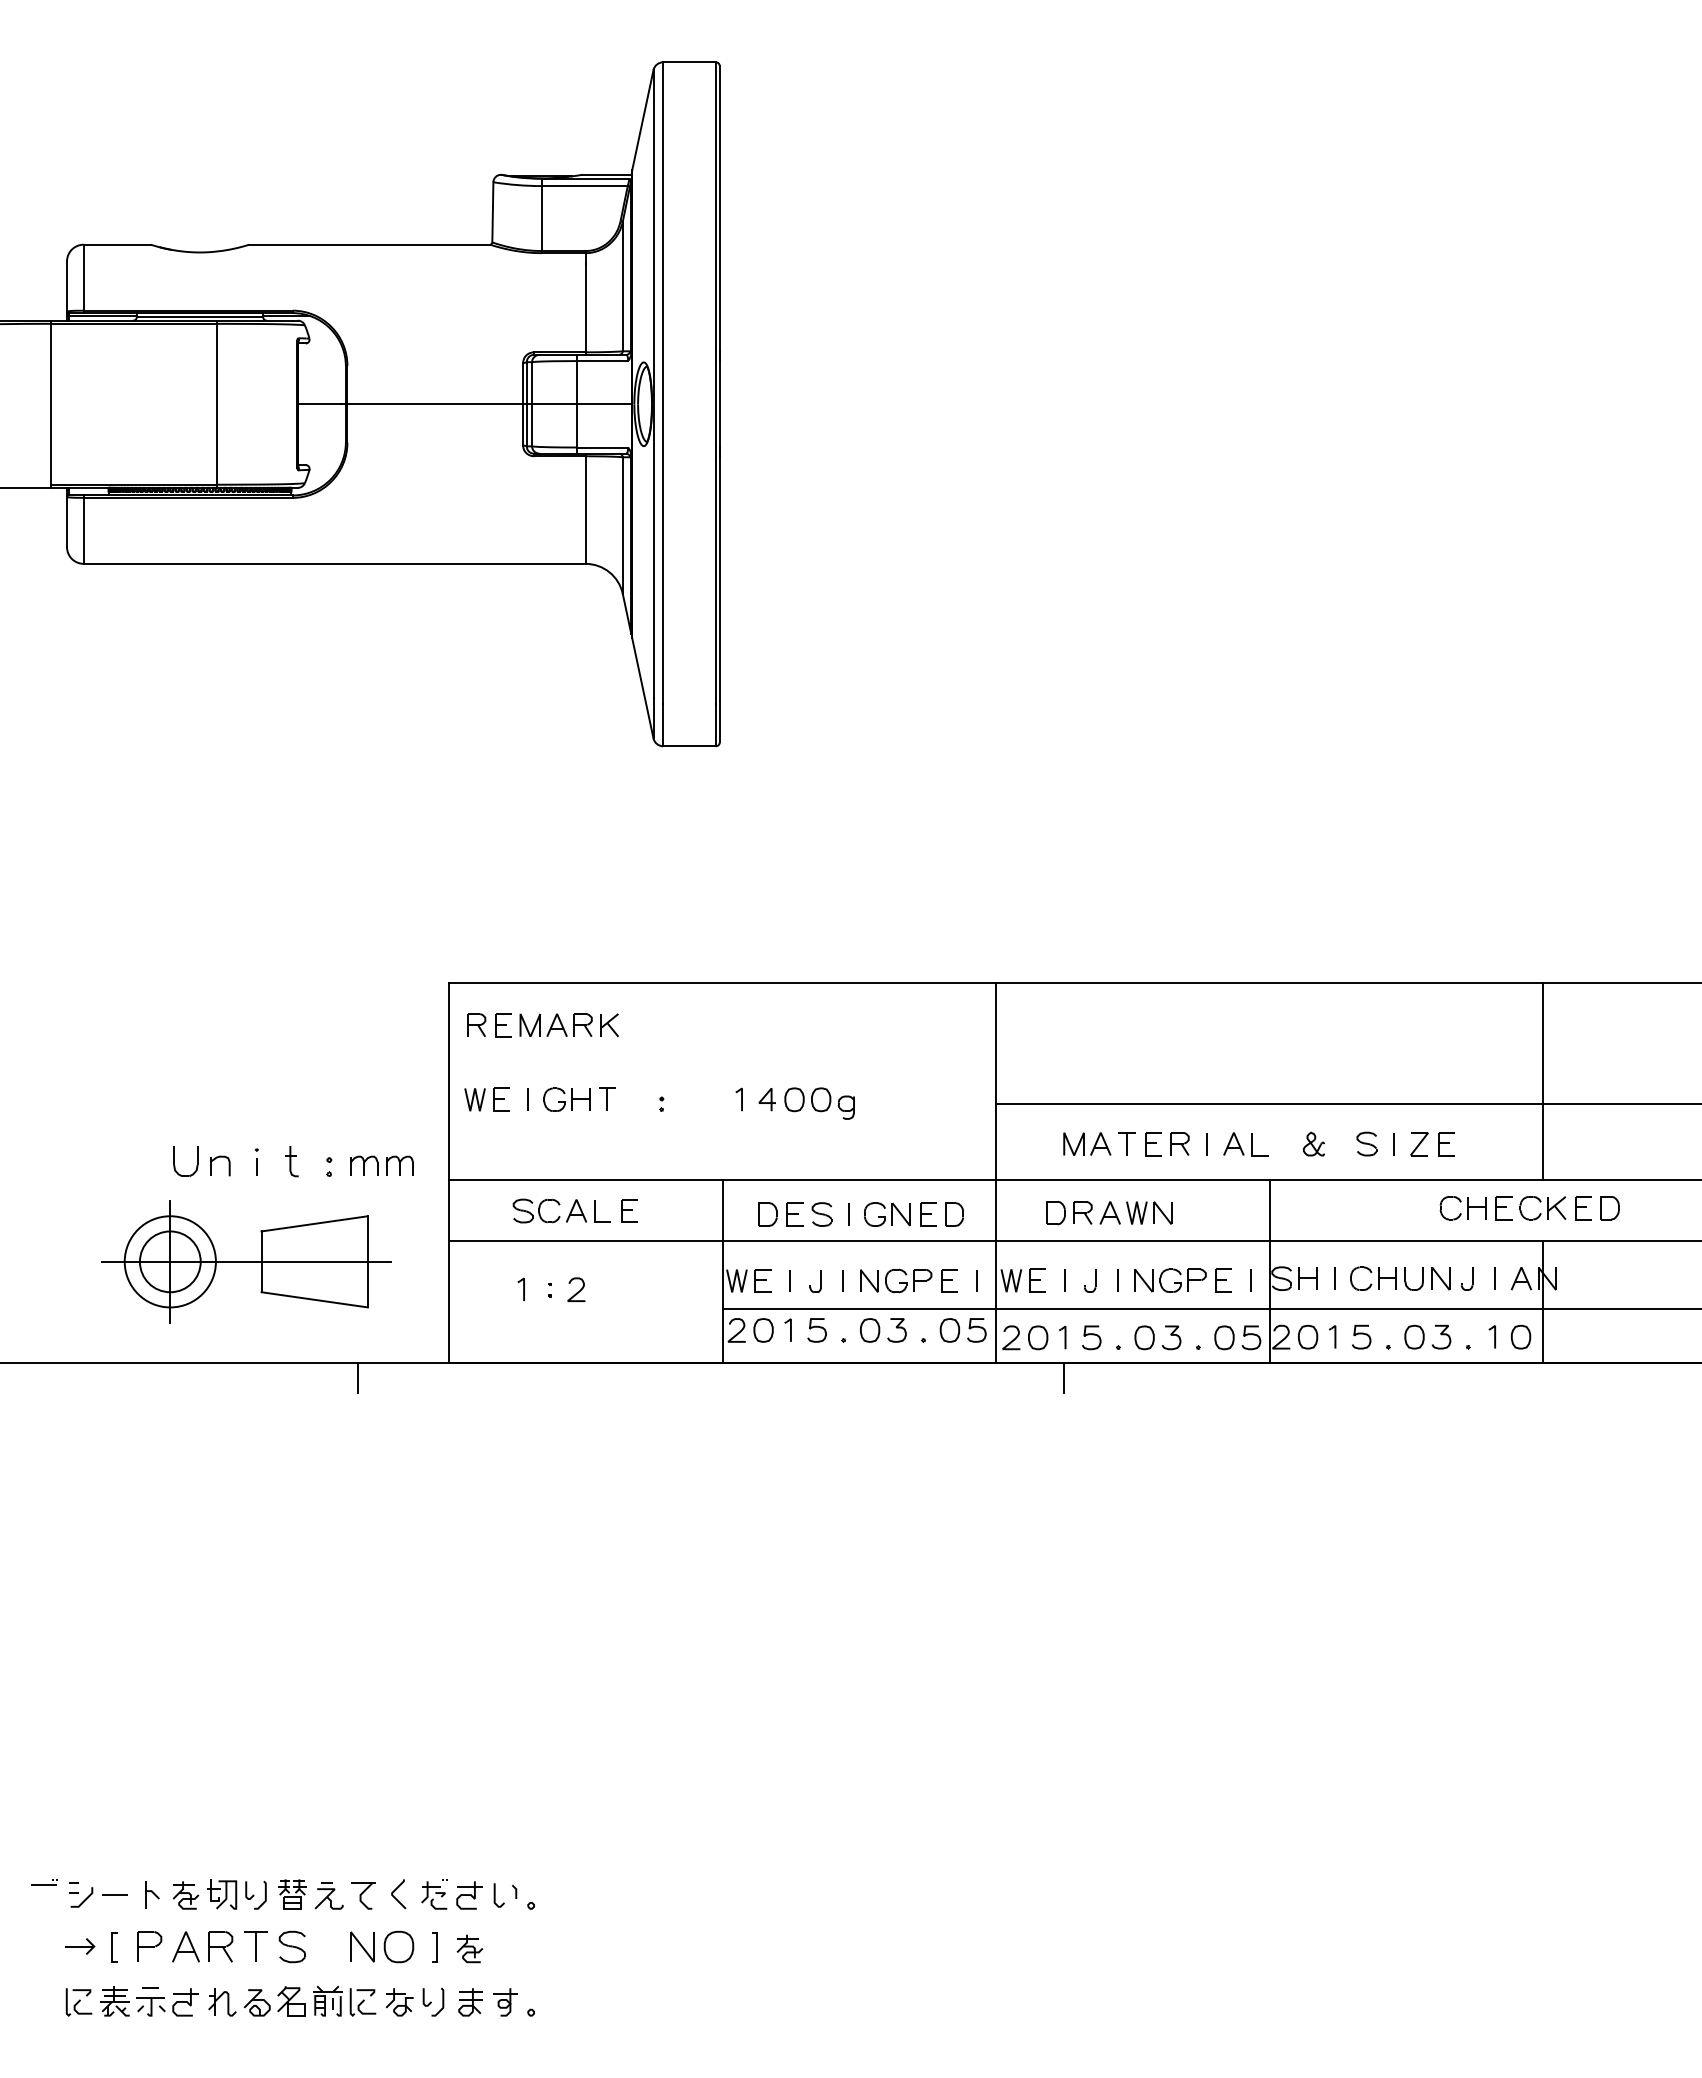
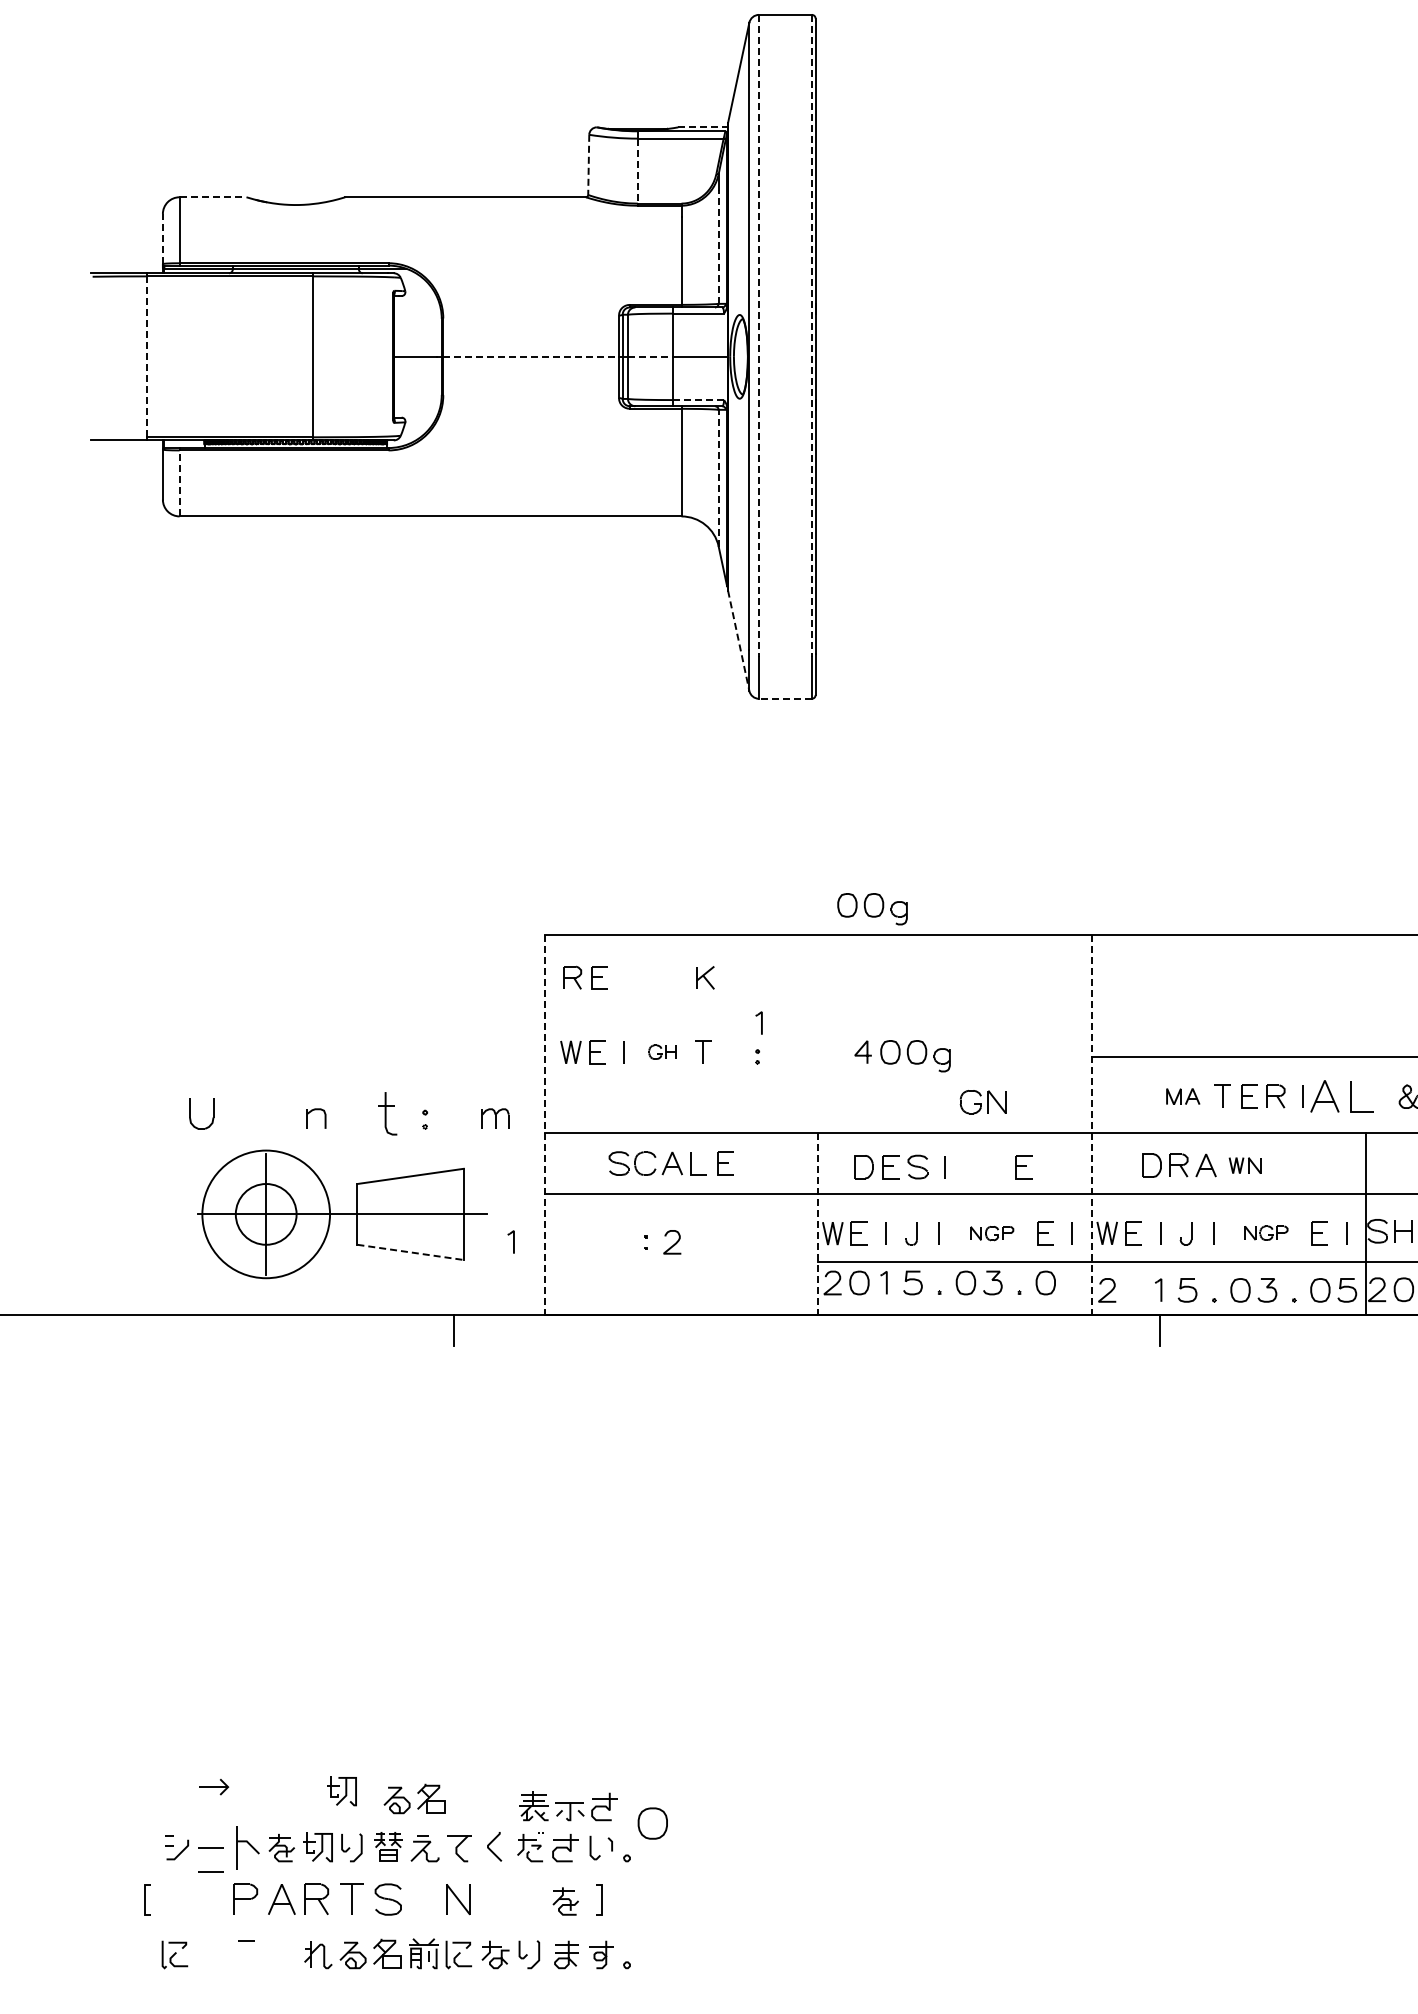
line: (607, 174) -> (703, 127), solid -> dashed
line: (492, 212) -> (588, 165), solid -> dashed
line: (541, 219) -> (637, 172), solid -> dashed
line: (117, 244) -> (213, 197), solid -> dashed
line: (67, 286) -> (163, 239), solid -> dashed
line: (622, 294) -> (718, 247), solid -> dashed
line: (663, 383) -> (759, 336), solid -> dashed
line: (715, 383) -> (811, 336), solid -> dashed
line: (50, 403) -> (146, 356), solid -> dashed
line: (435, 404) -> (531, 357), solid -> dashed
line: (554, 404) -> (650, 357), solid -> dashed
line: (602, 447) -> (698, 400), solid -> dashed
line: (622, 525) -> (718, 478), solid -> dashed
line: (83, 530) -> (179, 483), solid -> dashed
line: (642, 688) -> (738, 641), solid -> dashed
line: (689, 746) -> (785, 699), solid -> dashed
part: (776, 956) -> (872, 909), added
part: (555, 1025) -> (651, 978), removed
part: (566, 1099) -> (662, 1052), size x0.6
part: (738, 1099) -> (758, 1023), moved
part: (1087, 1143) -> (1183, 1096), size x0.7
part: (1245, 1144) -> (1341, 1097), size x1.4
part: (256, 1161) -> (352, 1114), removed
part: (291, 1161) -> (387, 1114), size x1.4
part: (175, 1165) -> (191, 1118), moved
part: (364, 1165) -> (460, 1118), removed
line: (448, 1172) -> (544, 1125), solid -> dashed
line: (996, 1172) -> (1092, 1125), solid -> dashed
part: (1149, 1212) -> (1245, 1165), size x0.7
part: (887, 1214) -> (983, 1102), moved
part: (954, 1214) -> (1050, 1167), removed
circle: (169, 1261) -> (265, 1214), size x1.4
line: (722, 1271) -> (818, 1224), solid -> dashed
part: (896, 1280) -> (992, 1233), size x0.6
part: (1170, 1280) -> (1266, 1233), size x0.6
part: (520, 1289) -> (510, 1242), moved
line: (314, 1299) -> (410, 1252), solid -> dashed
curve: (976, 1327) -> (1072, 1280), removed
part: (1038, 1337) -> (1134, 1290), removed
part: (246, 1838) -> (342, 1791), added
part: (318, 1846) -> (414, 1799), added
part: (44, 1882) -> (140, 1835), removed
part: (152, 1894) -> (248, 1847), size x1.6
line: (114, 1918) -> (210, 1871), added
part: (80, 1946) -> (214, 1787), moved
part: (398, 1946) -> (652, 1823), moved
line: (112, 1947) -> (145, 1900), moved
line: (436, 1947) -> (601, 1900), moved
part: (149, 2001) -> (568, 1806), moved

